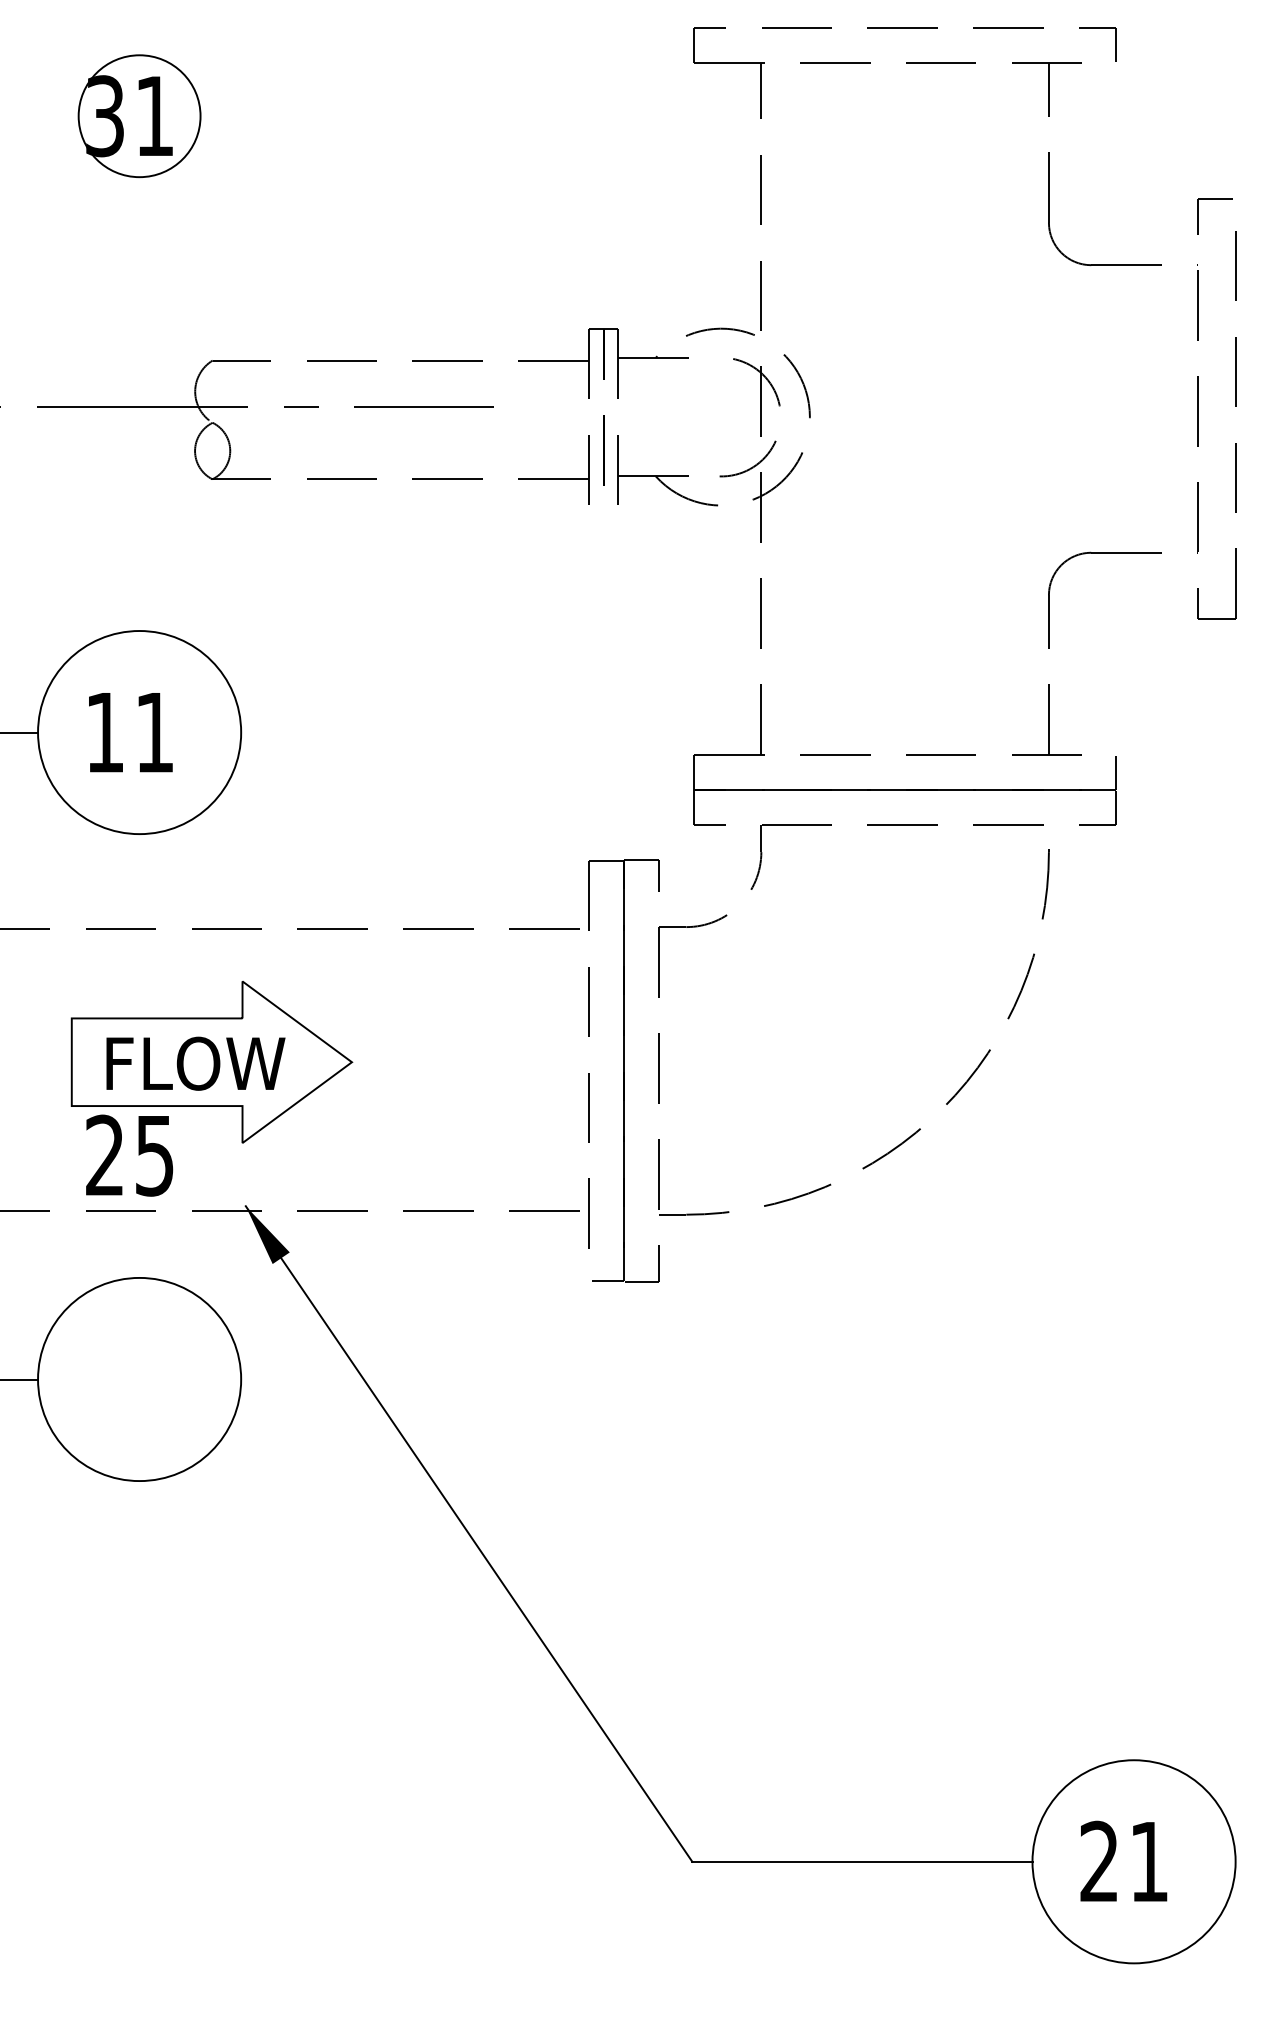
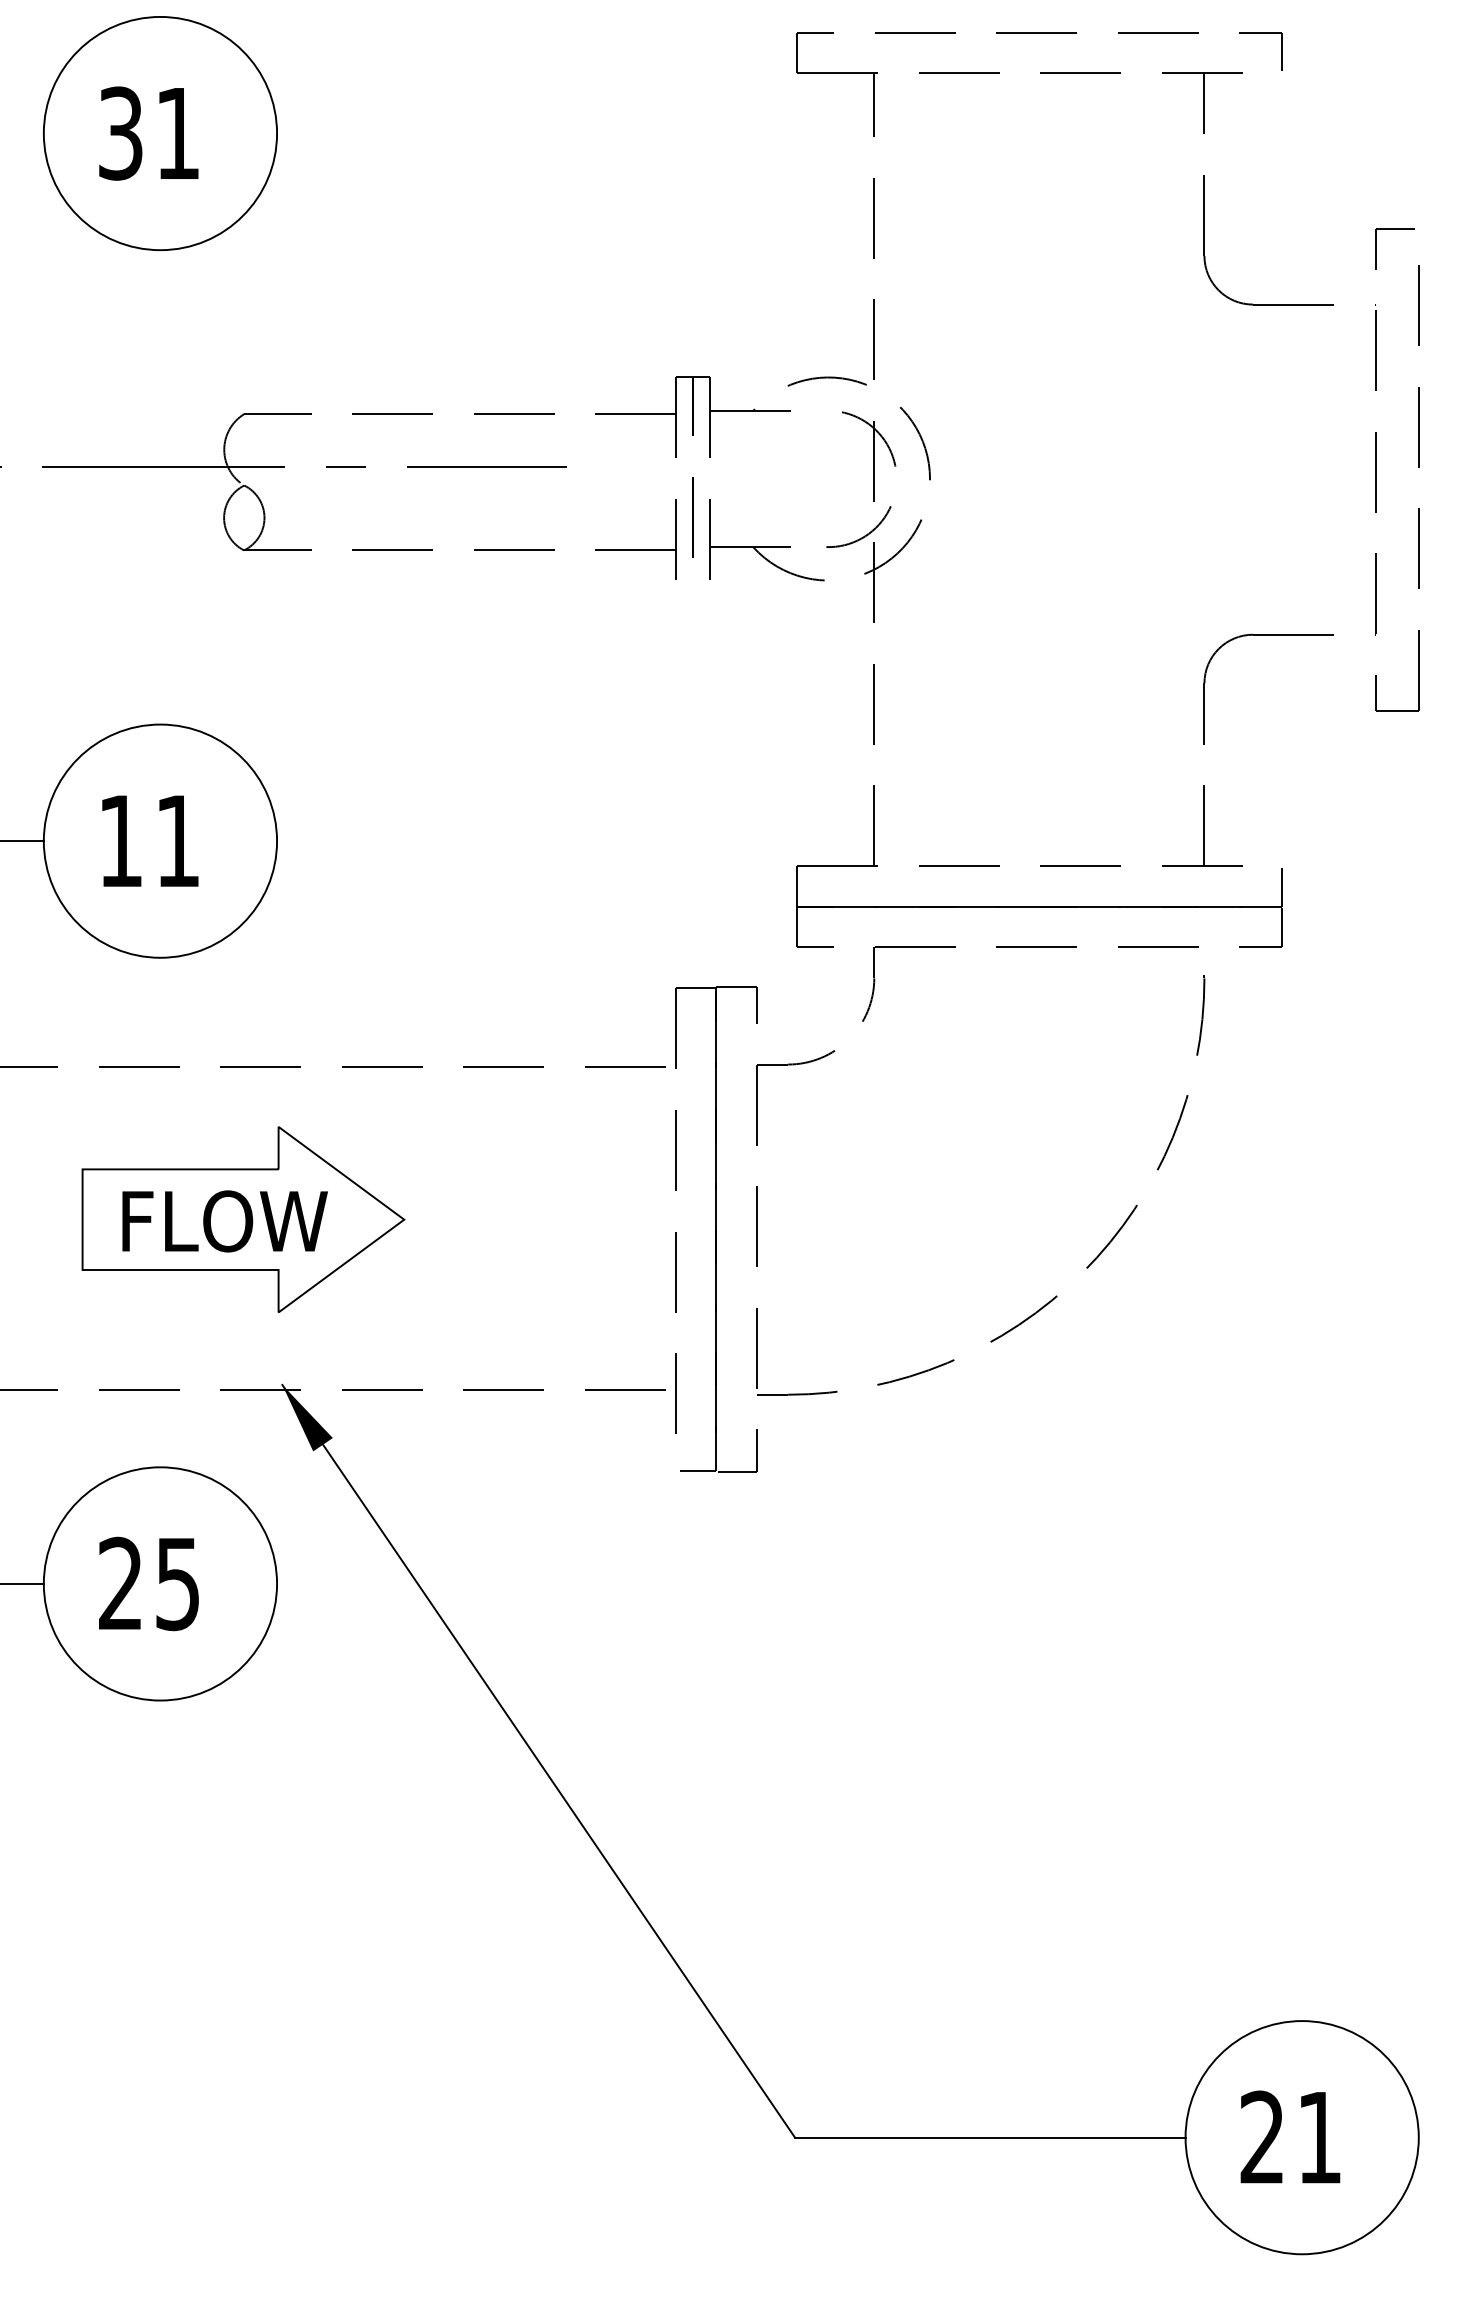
circle: (139, 116) -> (160, 133), size x1.67
text: (129, 1155) -> (148, 1583), moved

